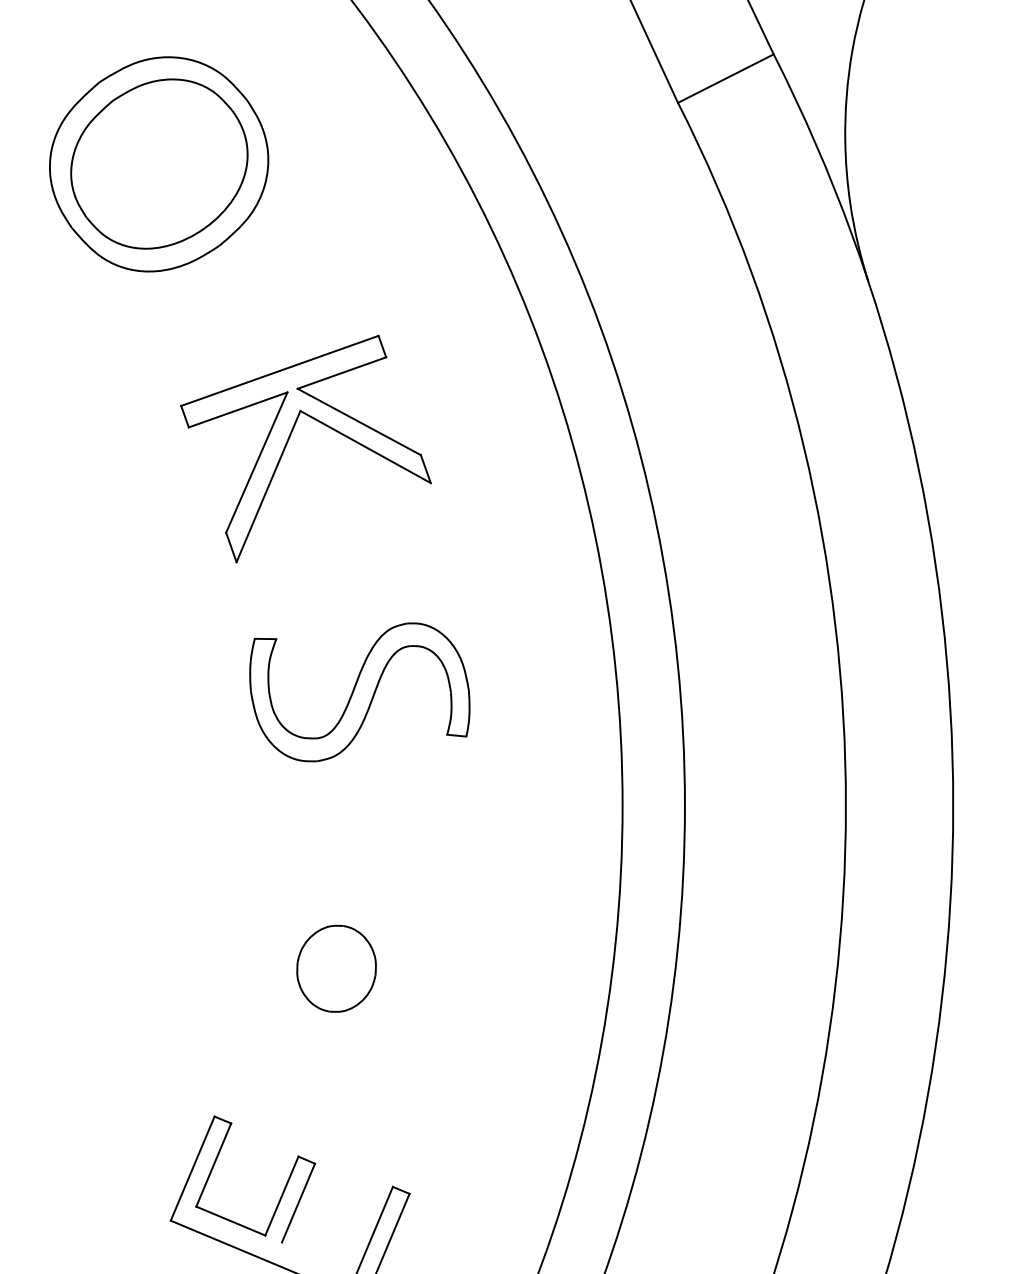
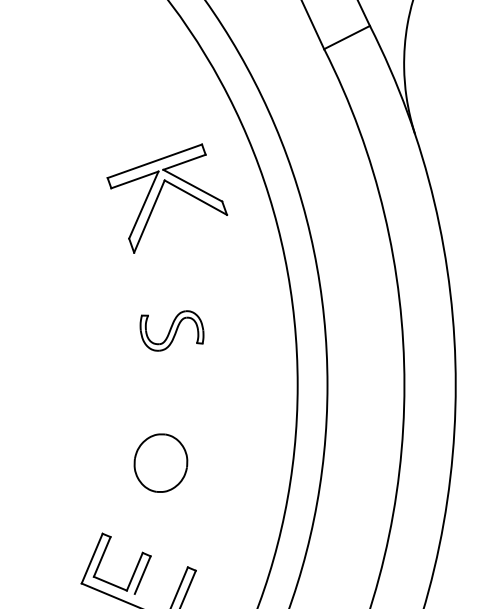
part: (159, 164) -> (76, 78), removed
part: (289, 442) -> (159, 195), moved
part: (358, 691) -> (171, 330), size x0.6
part: (335, 967) -> (160, 462), size x1.4

